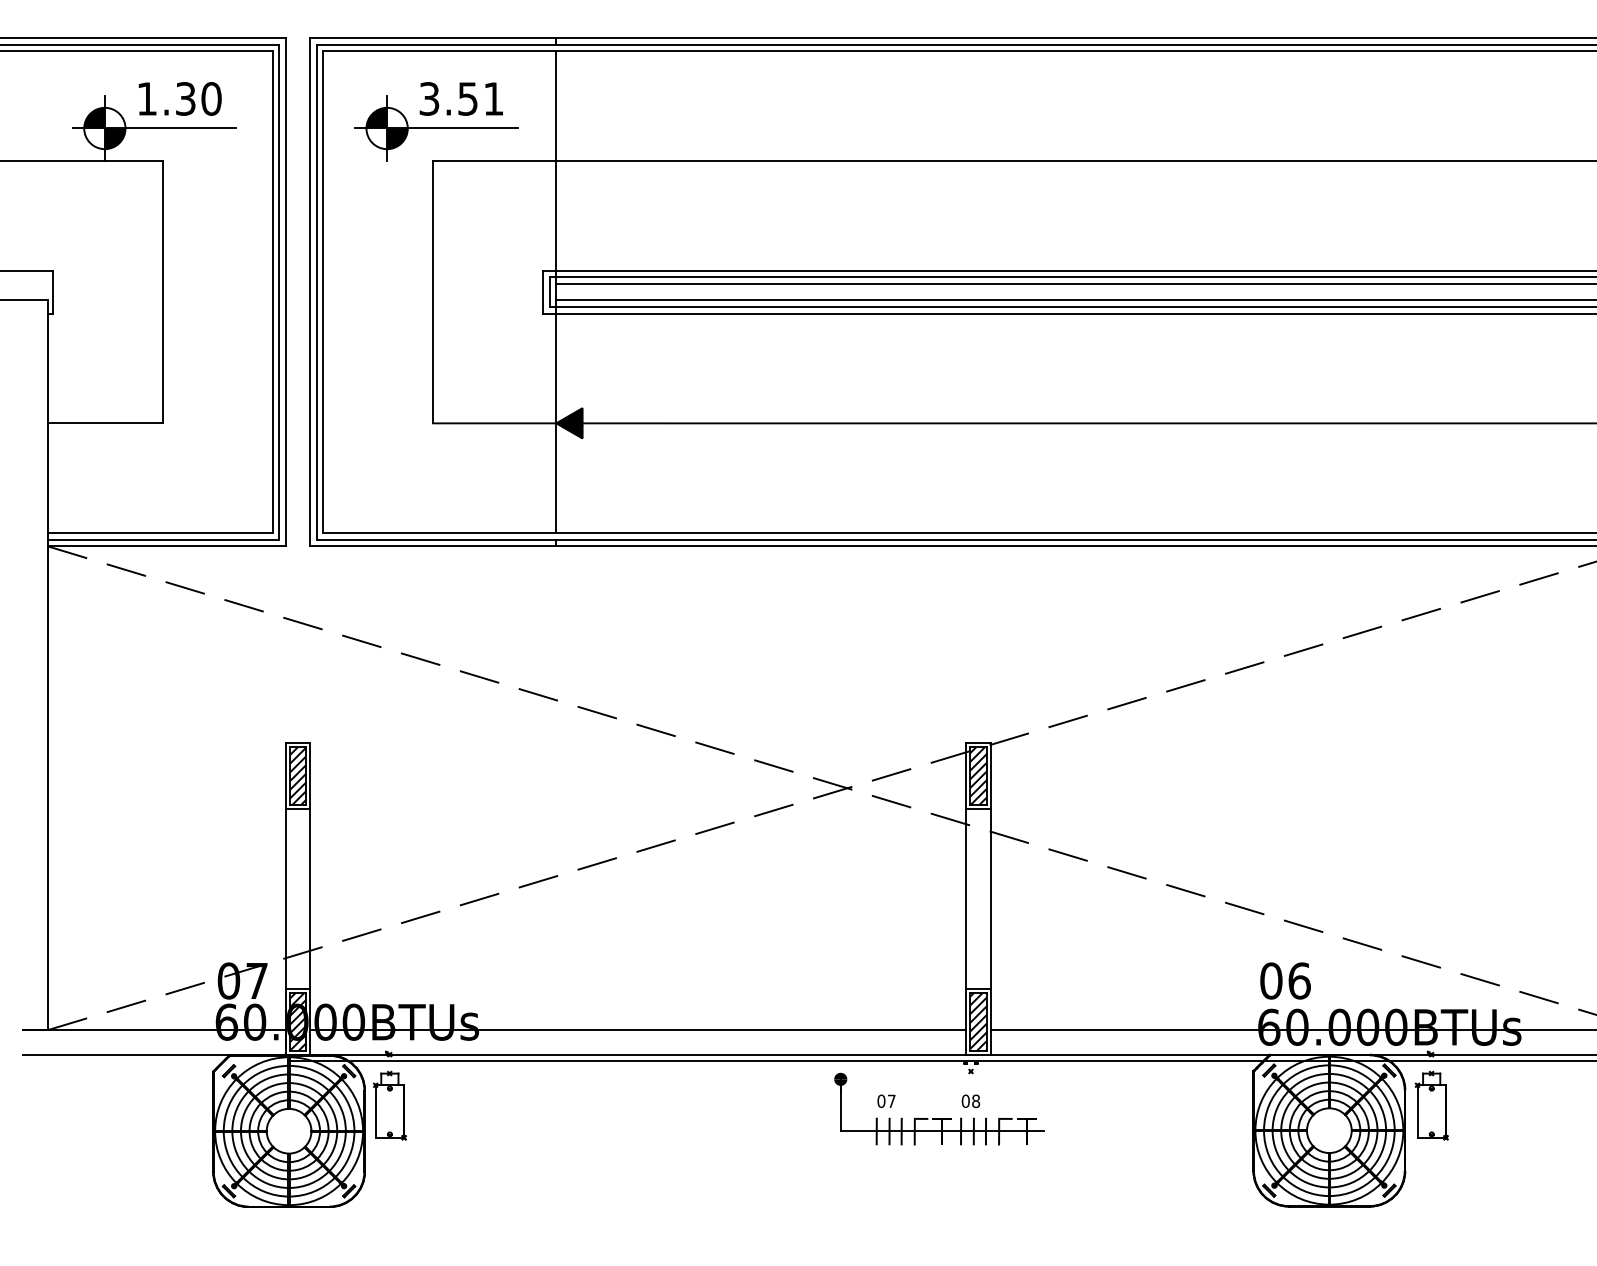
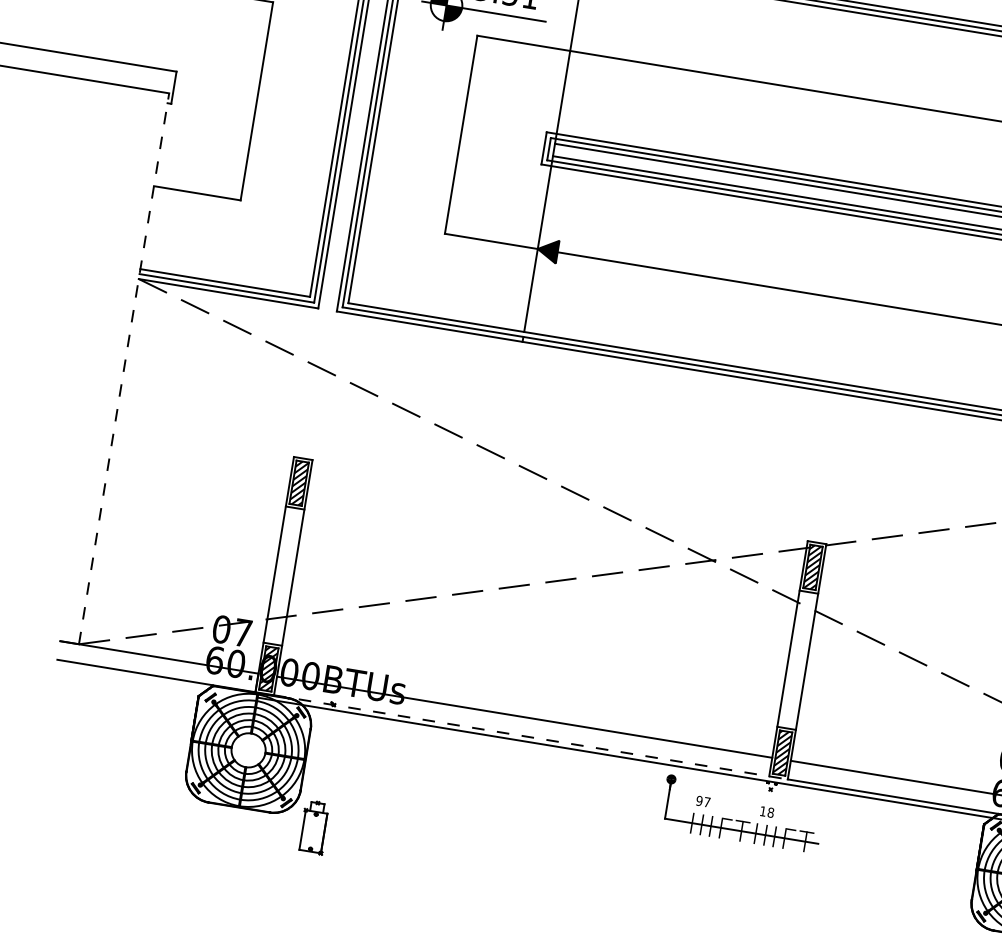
line: (47, 665) -> (123, 368), solid -> dashed
line: (651, 1054) -> (531, 737), solid -> dashed
text: (965, 1100) -> (763, 810), 08 -> 18
text: (881, 1101) -> (699, 801), 07 -> 97
part: (389, 1105) -> (313, 827), moved

